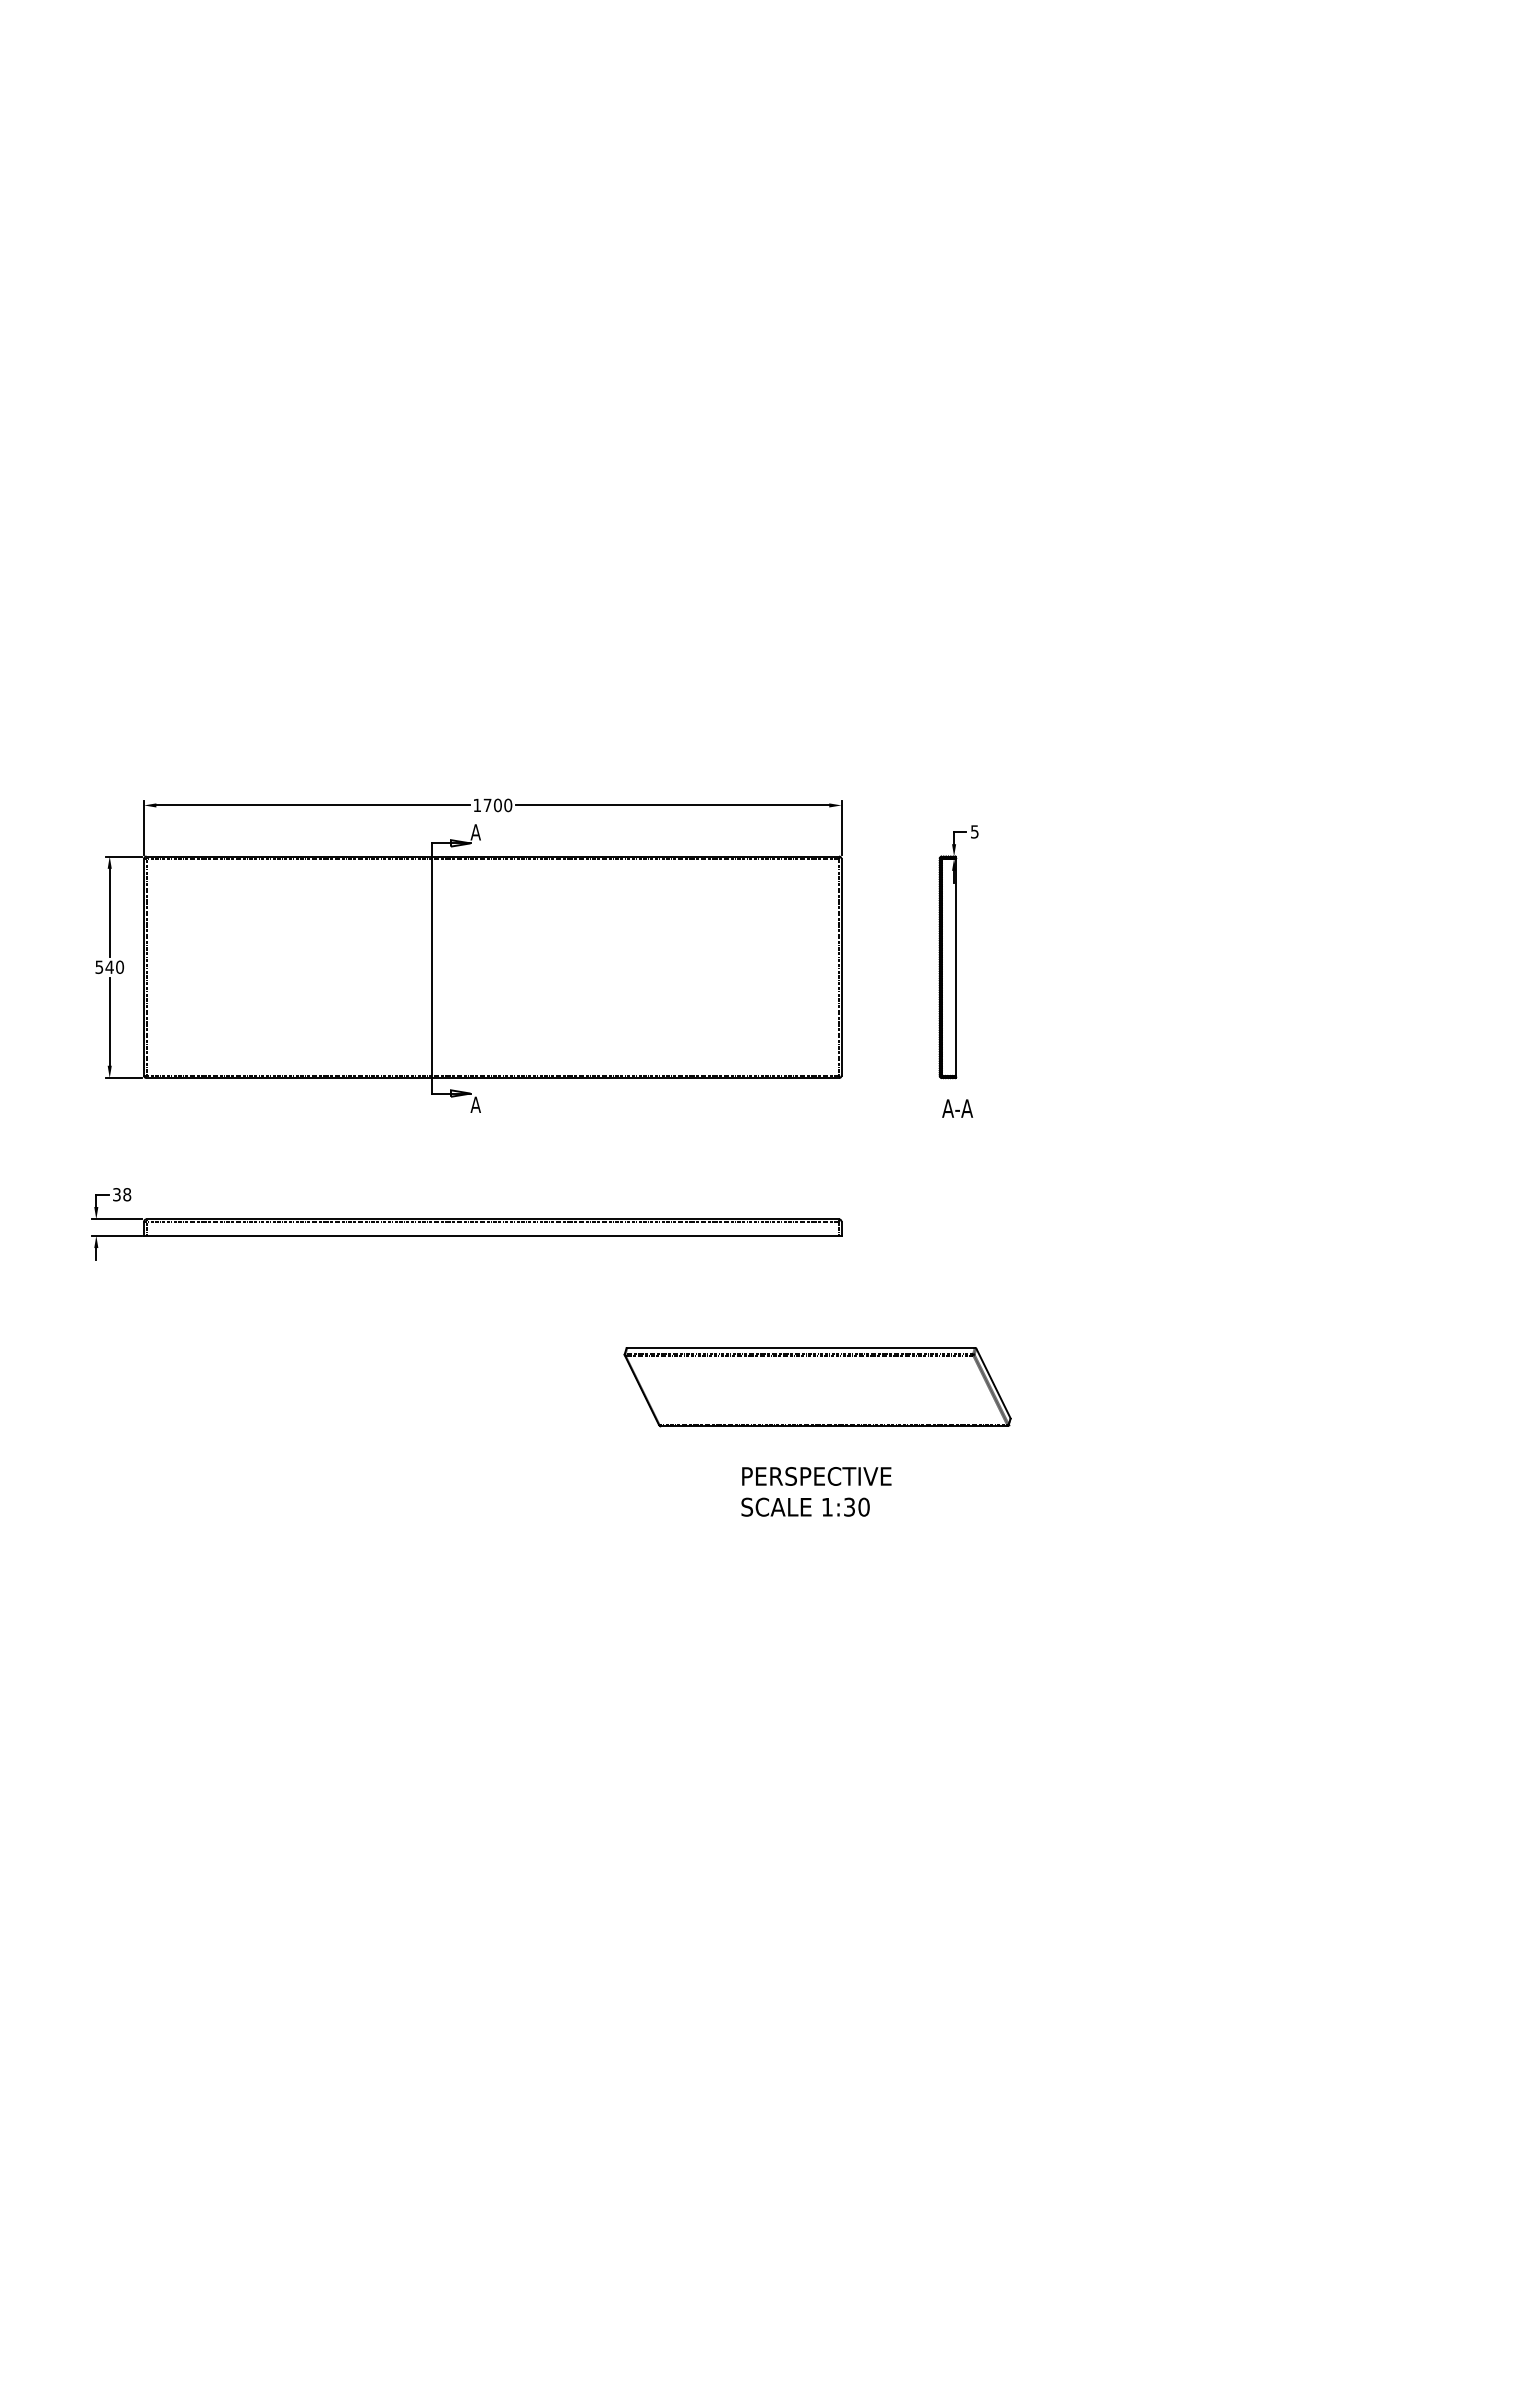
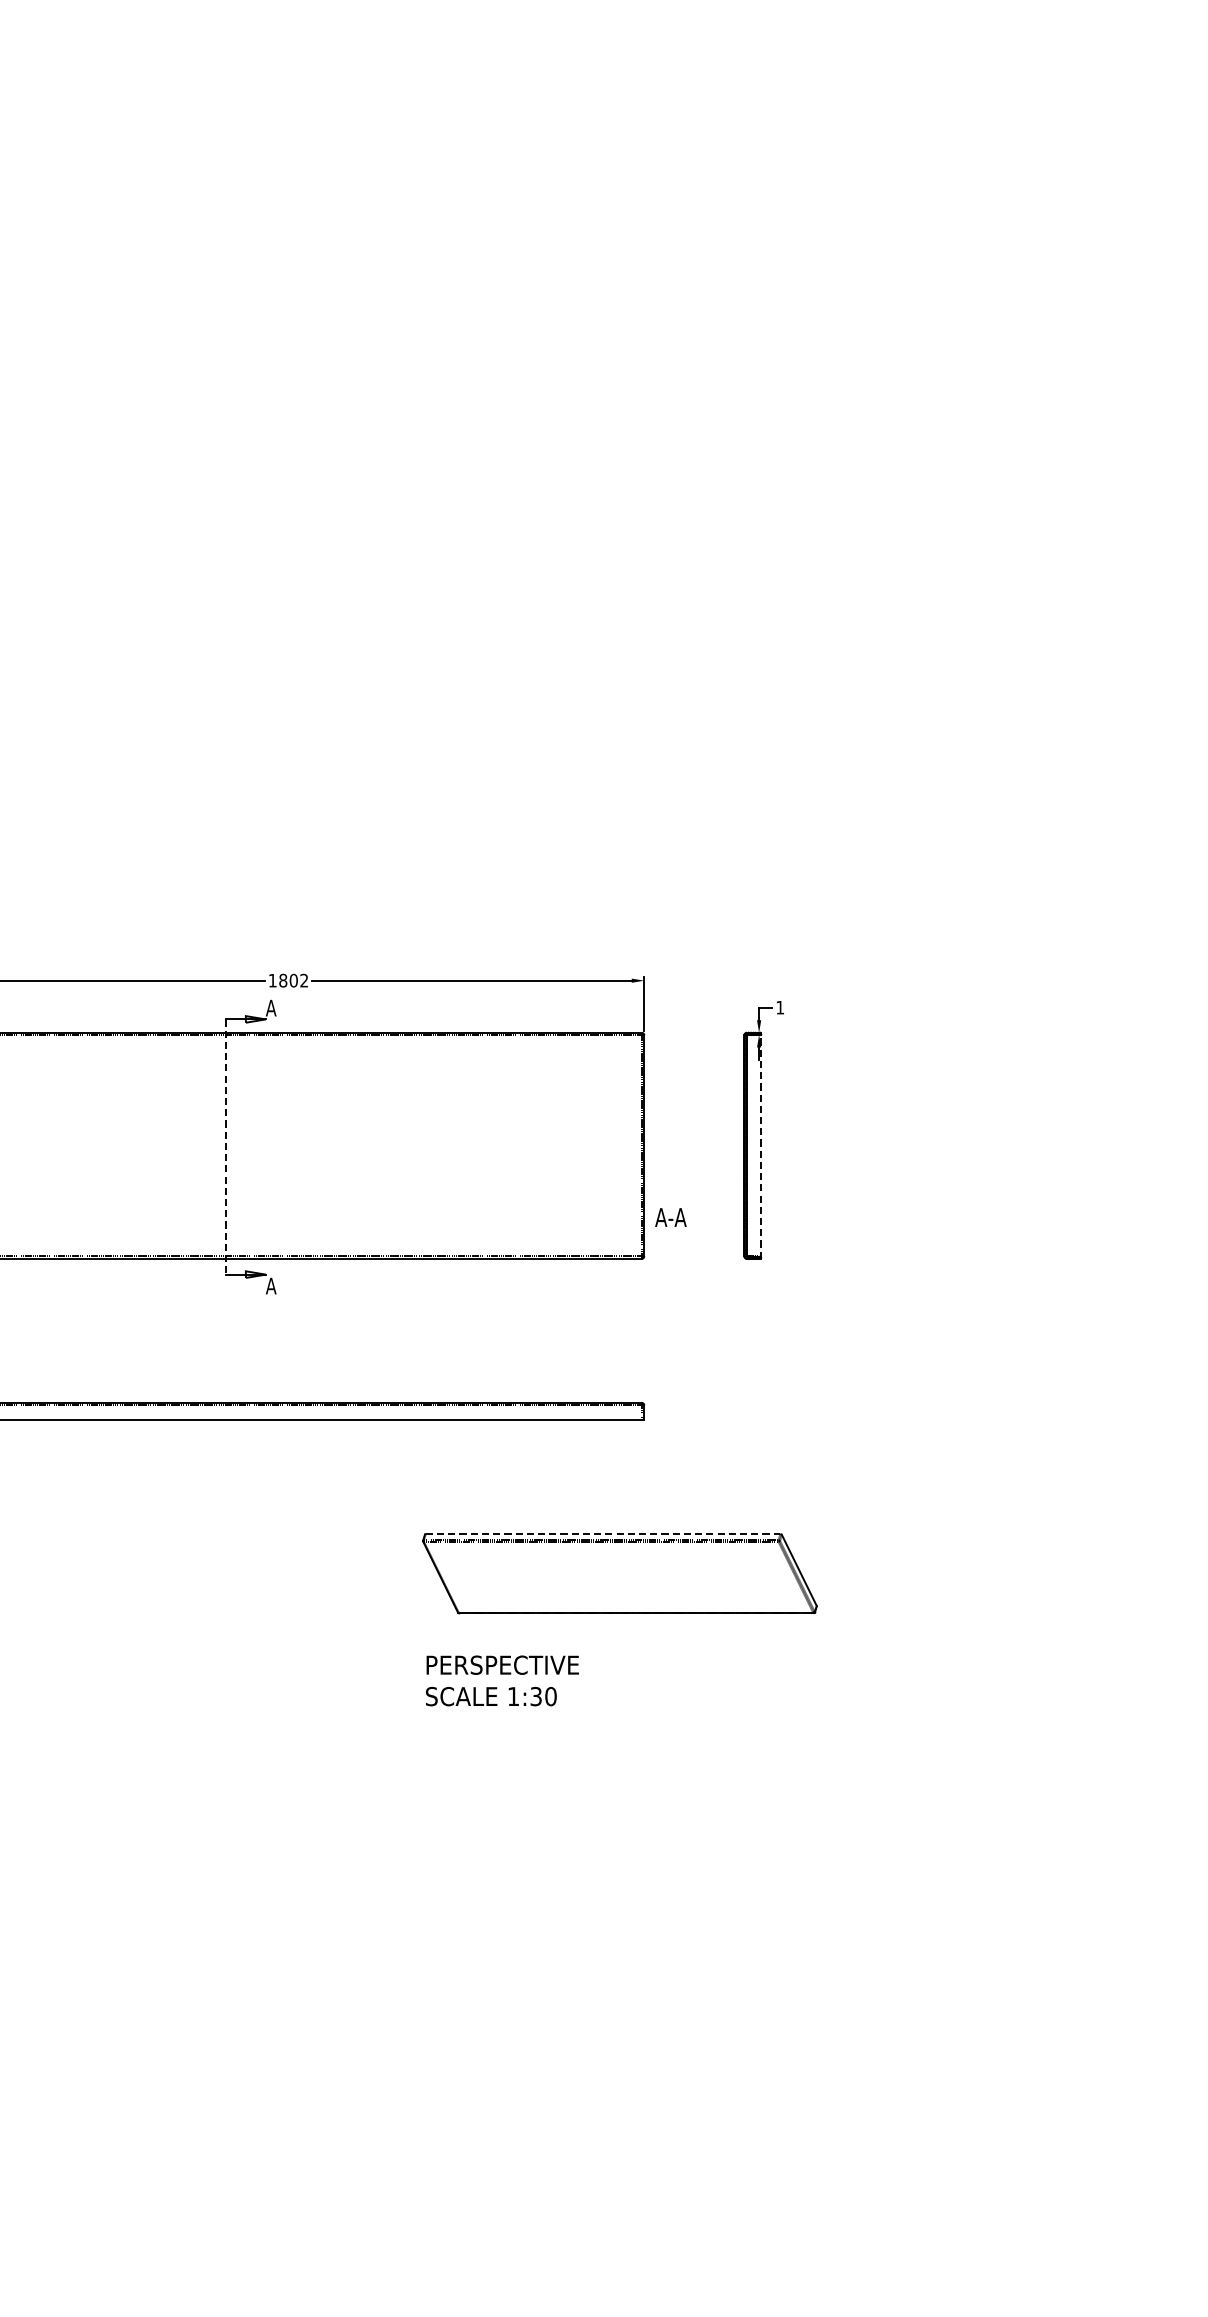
text: (497, 805) -> (293, 980), 1700 -> 1802
text: (974, 831) -> (779, 1007), 5 -> 1
line: (956, 967) -> (761, 1146), solid -> dashed
line: (431, 968) -> (226, 1147), solid -> dashed
text: (957, 1108) -> (670, 1217), moved
line: (801, 1347) -> (603, 1533), solid -> dashed
text: (816, 1491) -> (502, 1680), moved

